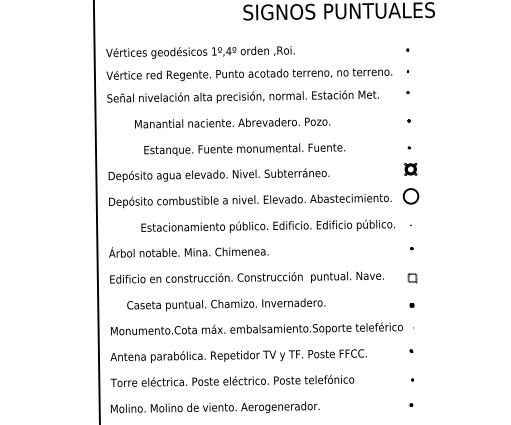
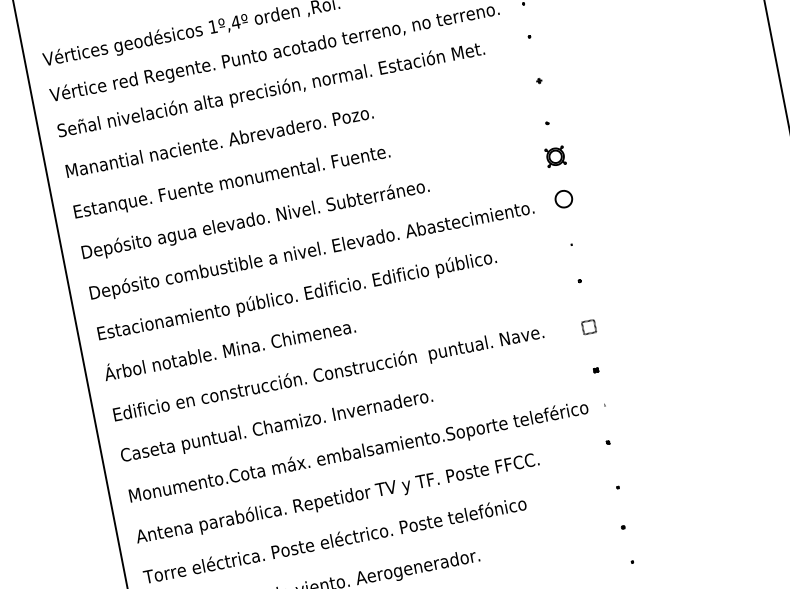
text: (232, 122) -> (219, 141), moved
text: (244, 149) -> (231, 182), moved
part: (411, 196) -> (564, 199), size x0.71
text: (267, 225) -> (295, 294), moved
text: (226, 304) -> (277, 426), moved

